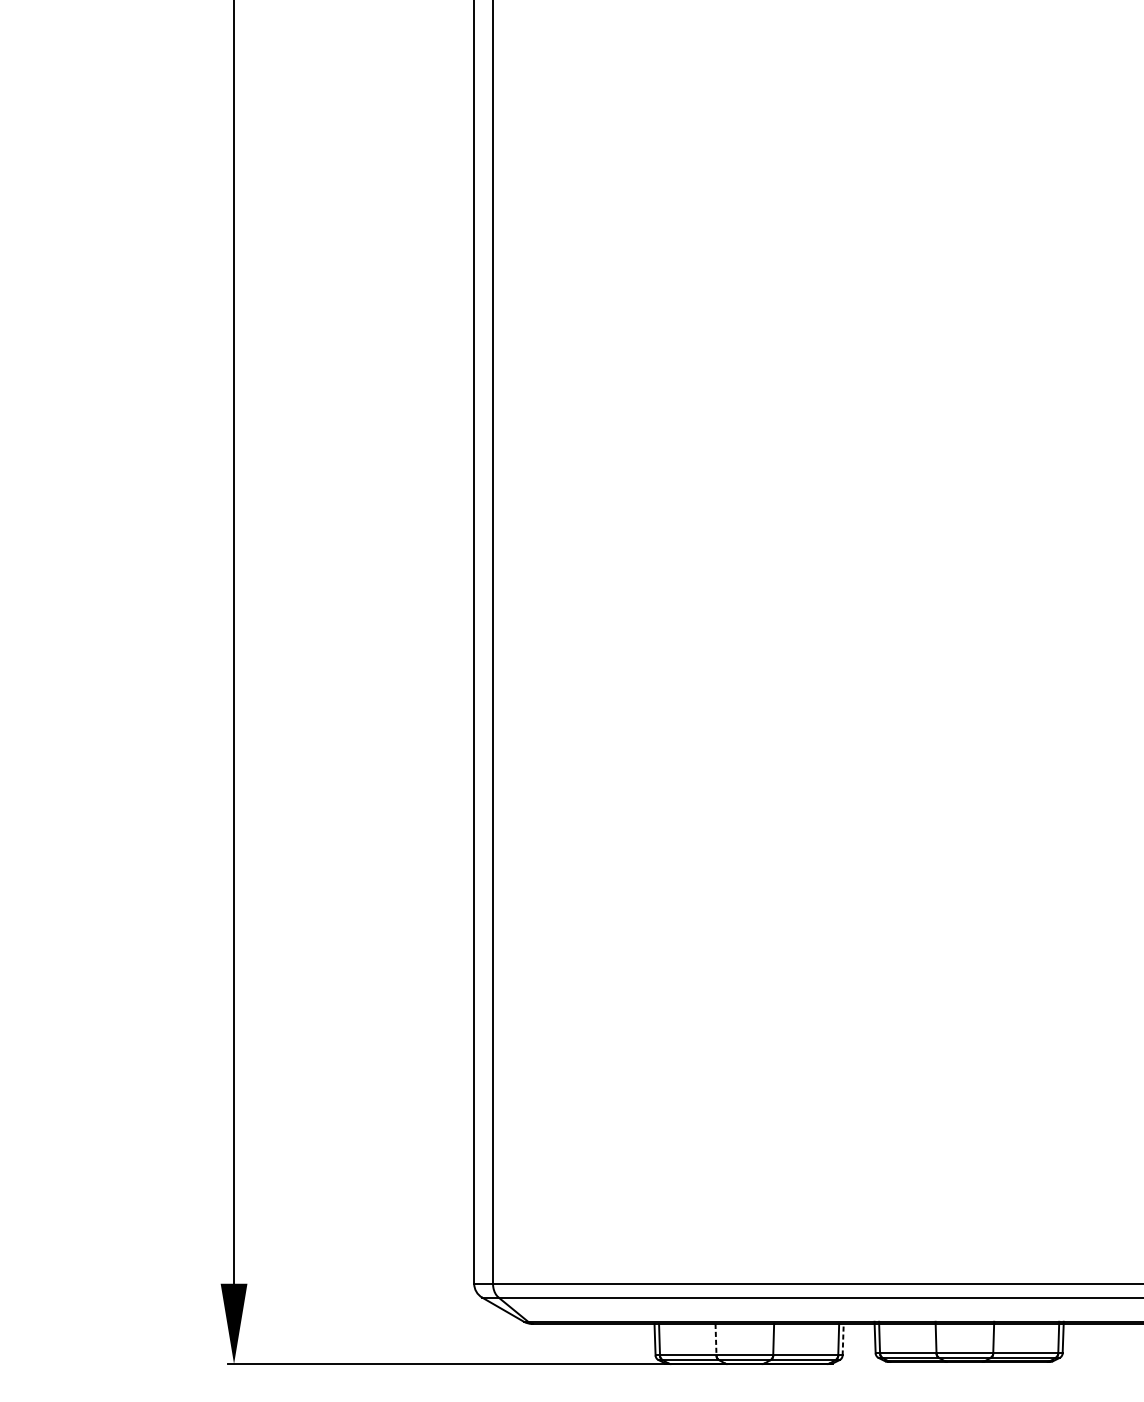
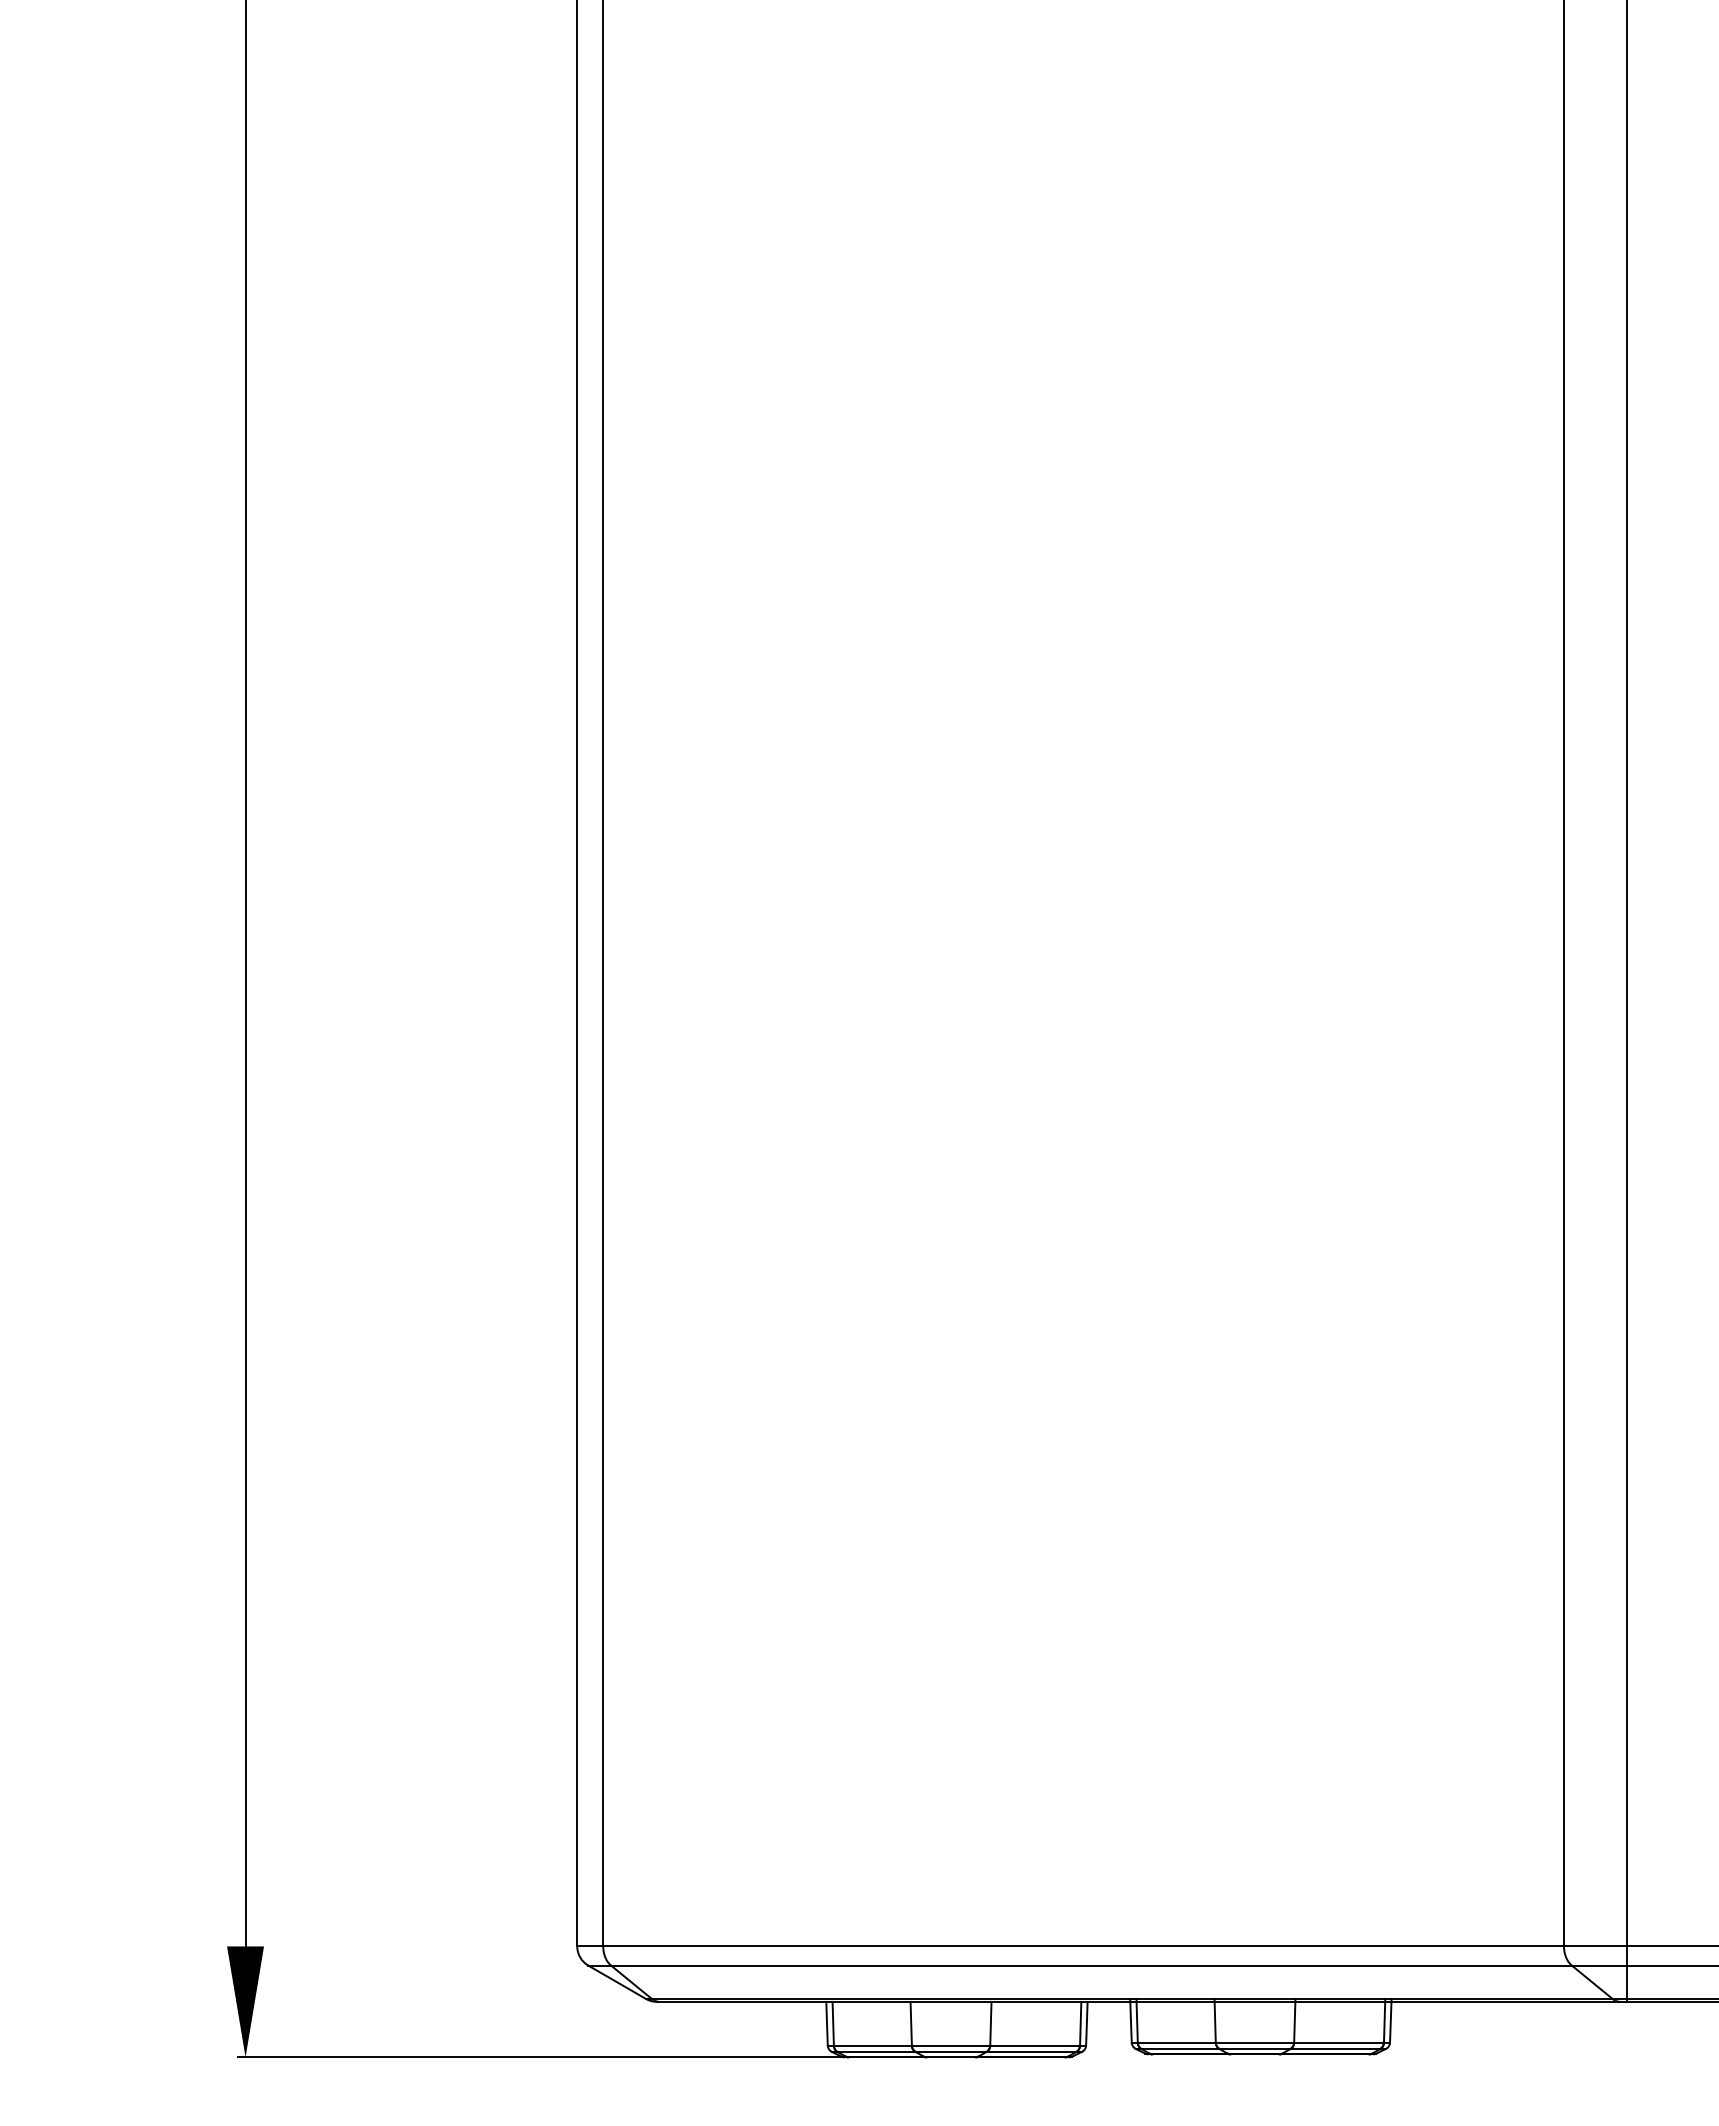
line: (716, 1339) -> (911, 2023), dashed -> solid
line: (842, 1339) -> (1086, 2023), dashed -> solid

